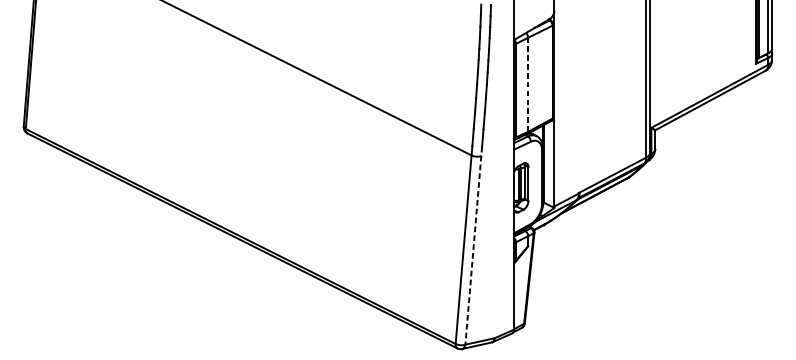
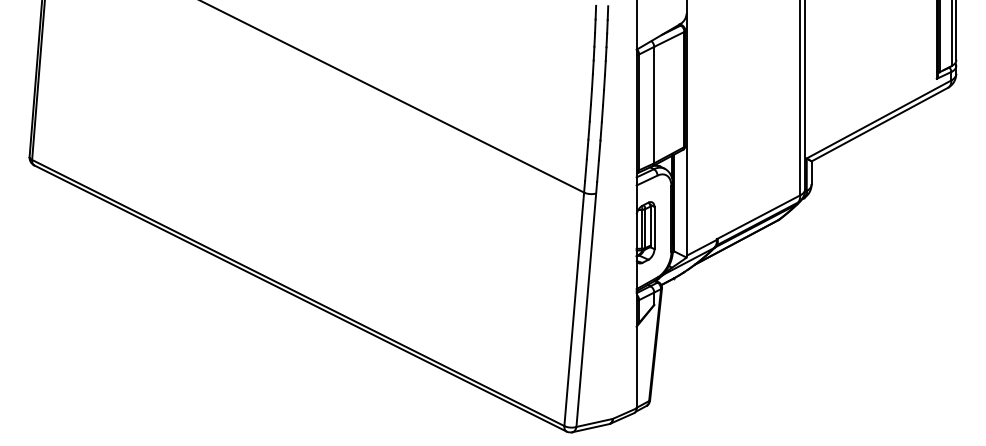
line: (528, 84) -> (654, 104), dashed -> solid
line: (473, 245) -> (586, 304), dashed -> solid

